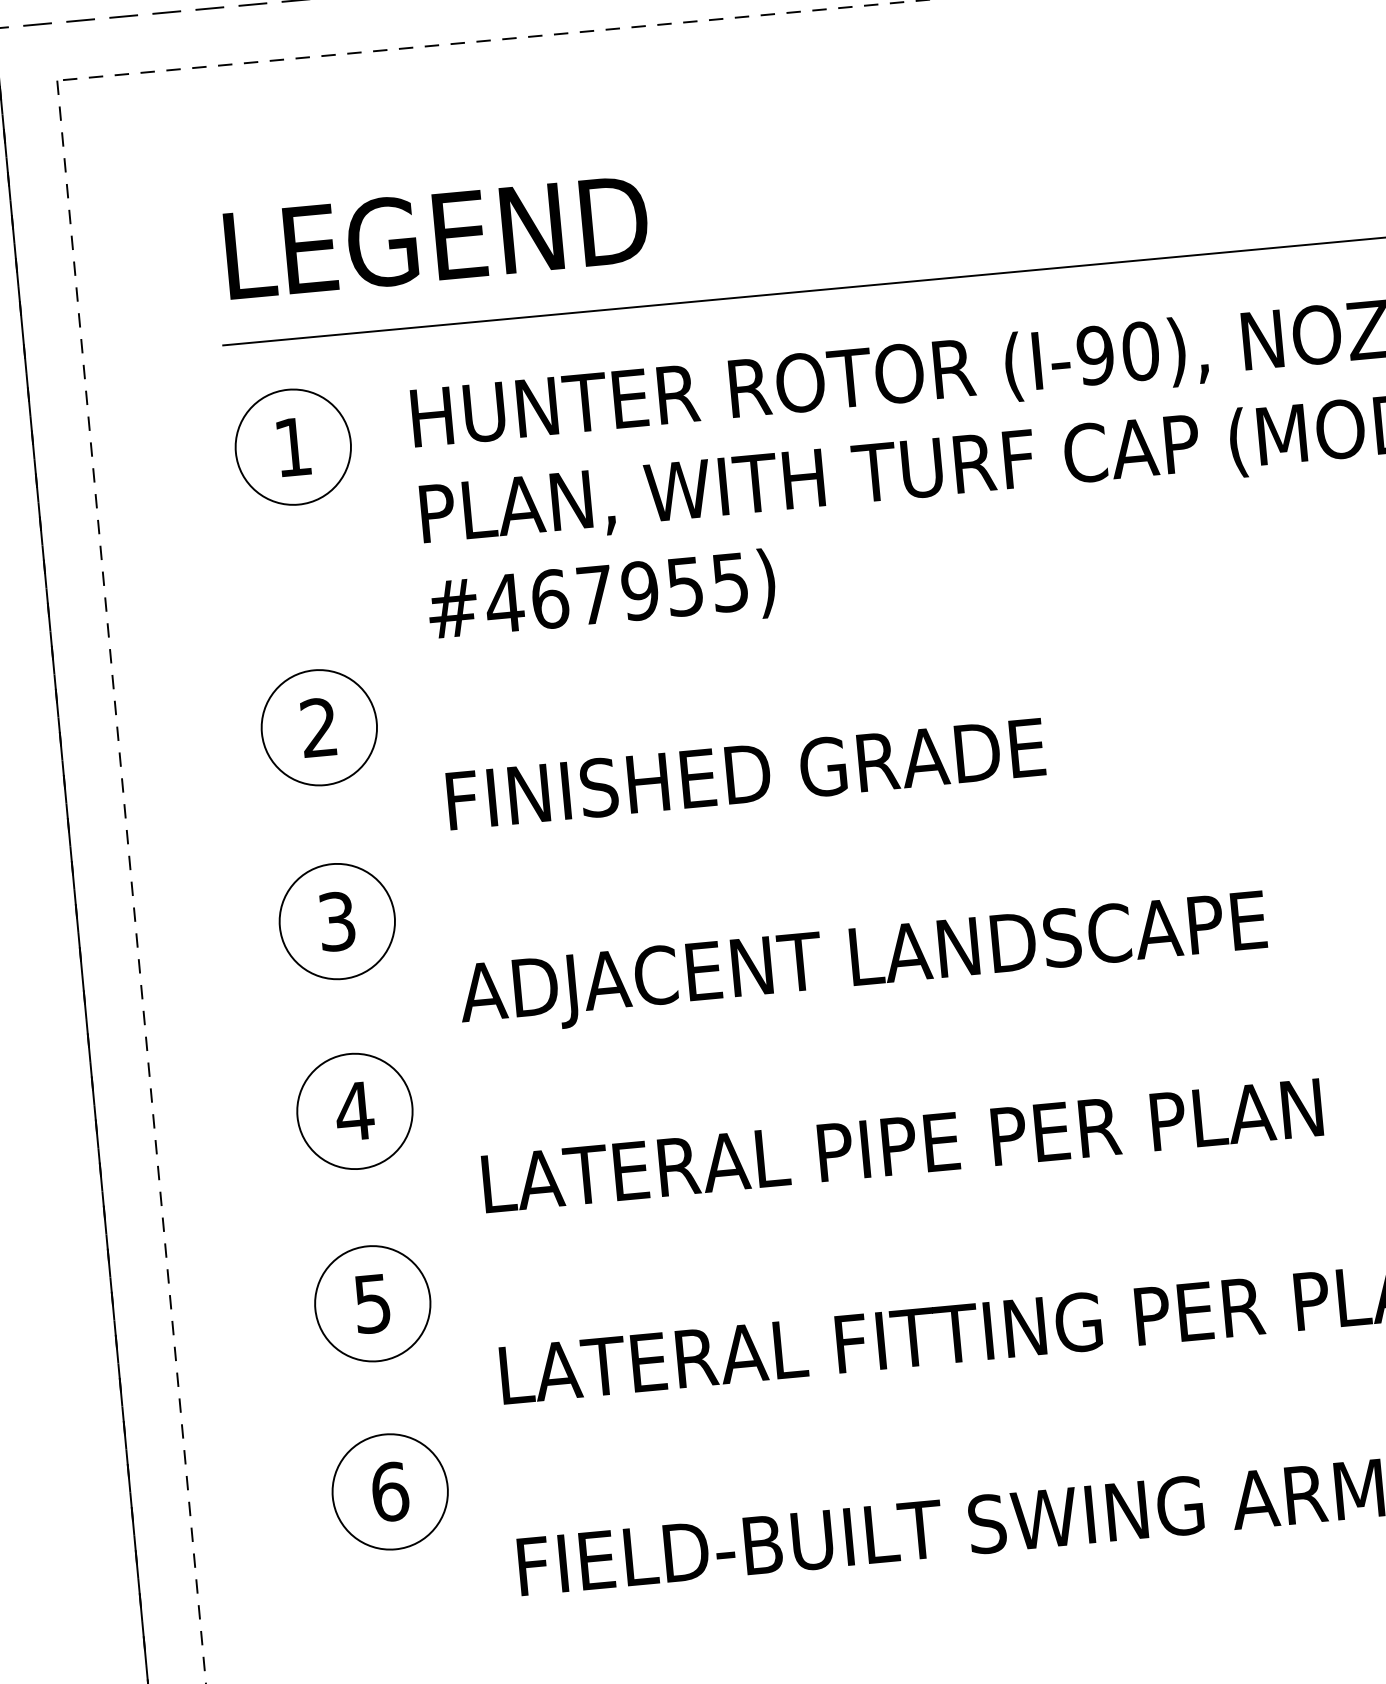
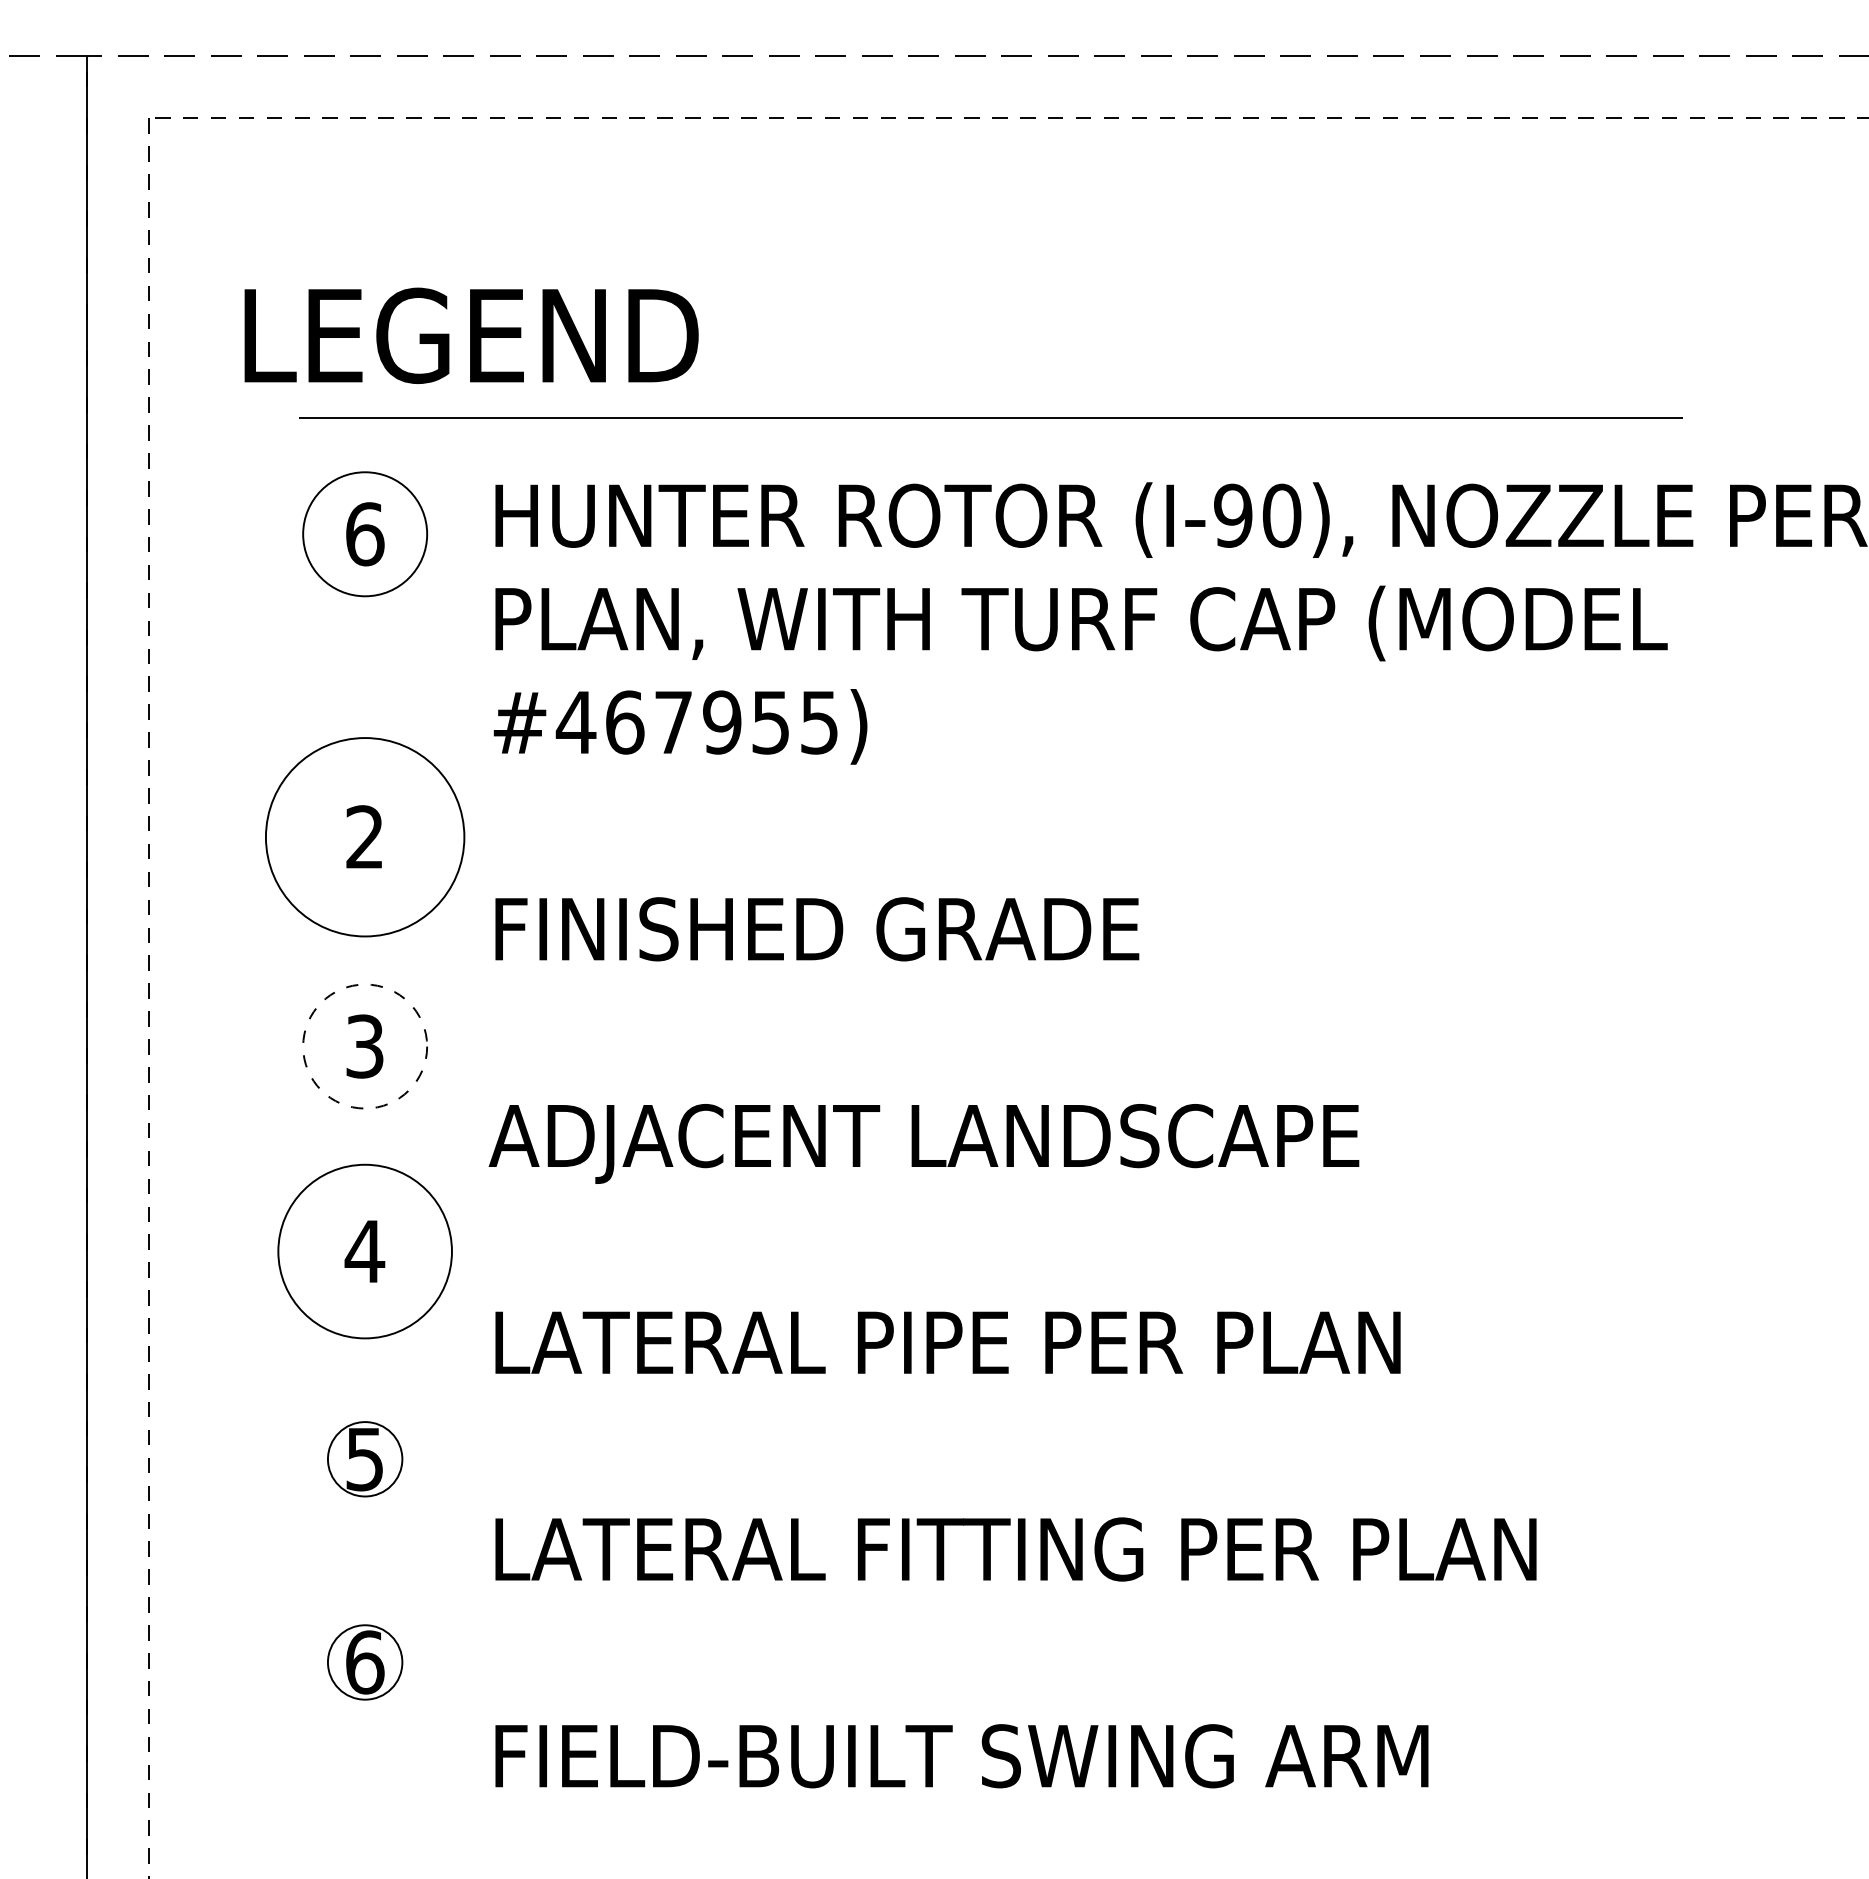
text: (436, 237) -> (471, 335), moved
text: (293, 447) -> (365, 534), 1 -> 6
circle: (319, 727) -> (365, 837), size x1.6
circle: (337, 921) -> (365, 1046), solid -> dashed
circle: (355, 1111) -> (365, 1251), size x1.4
circle: (373, 1303) -> (365, 1459), size x0.6
circle: (390, 1491) -> (365, 1662), size x0.6

